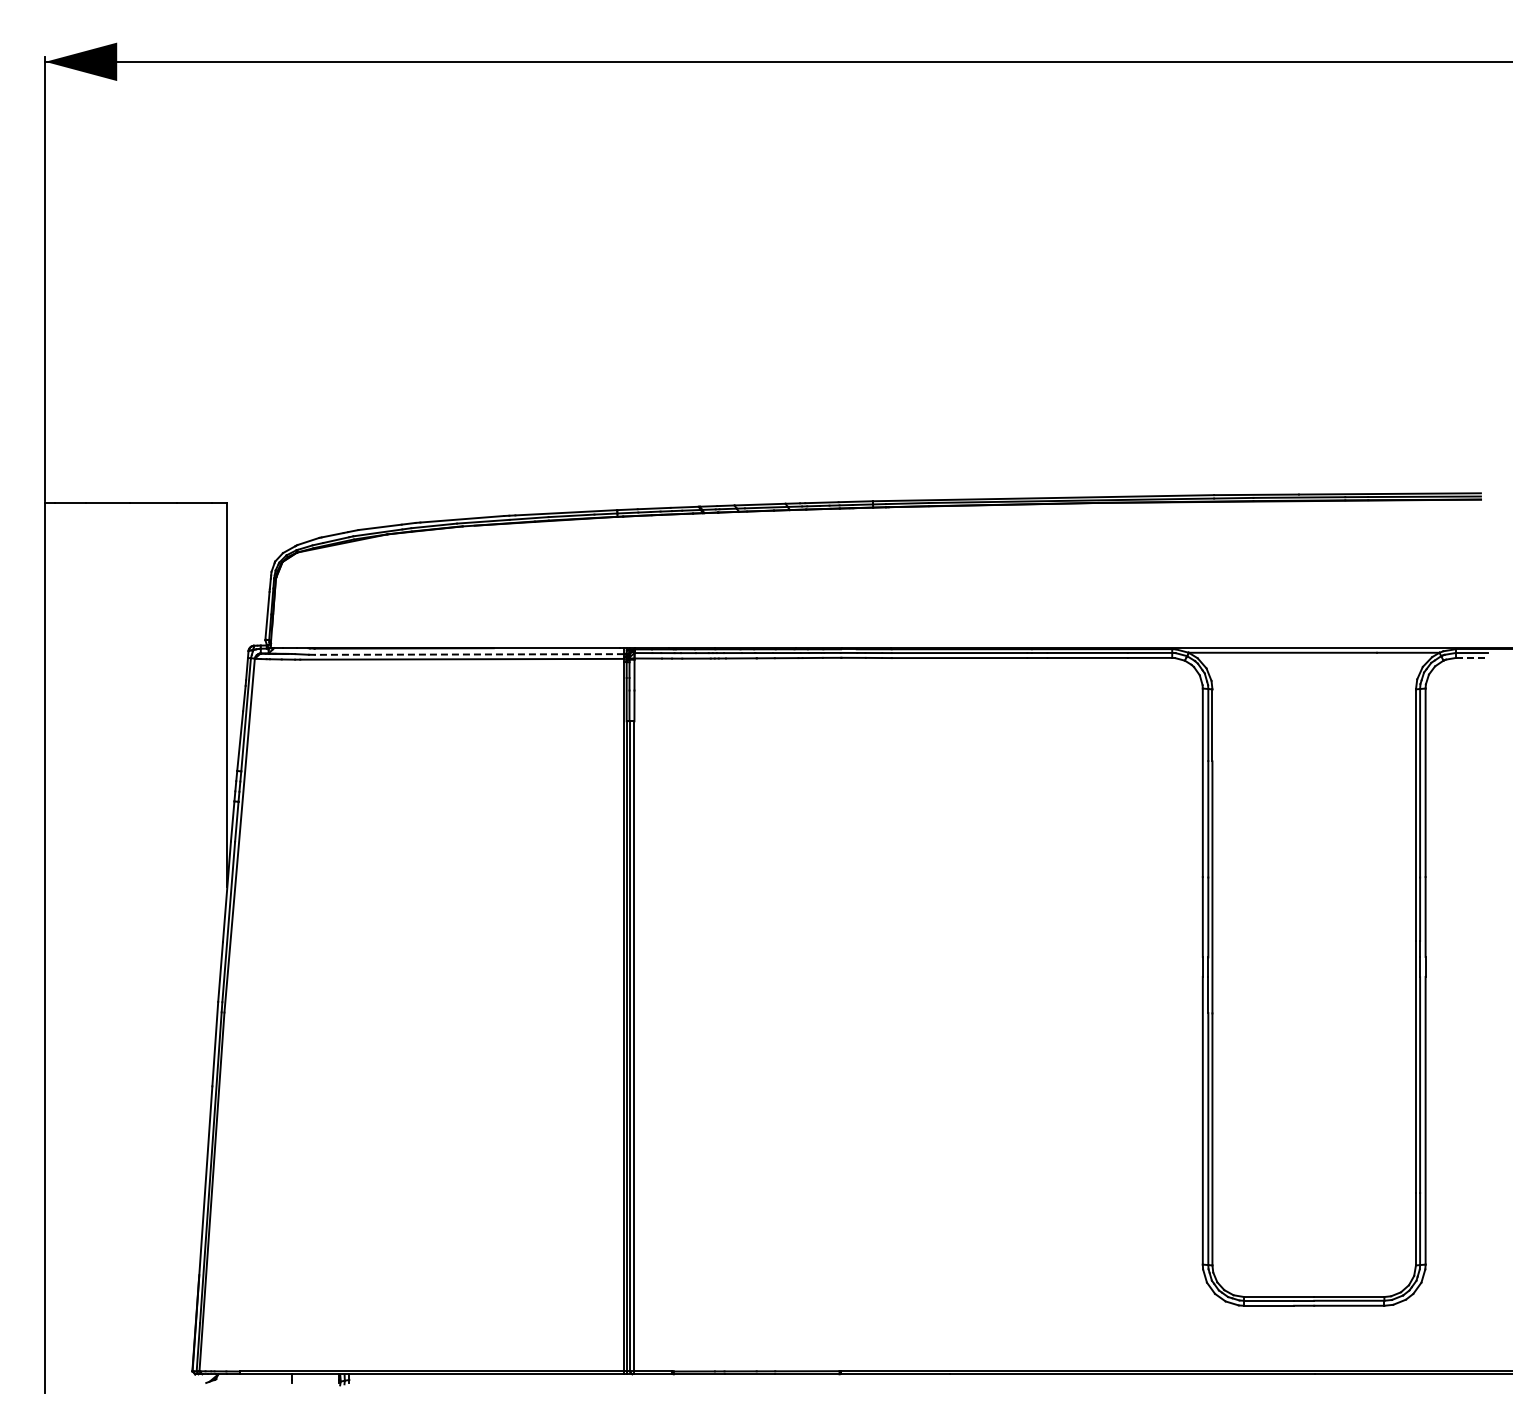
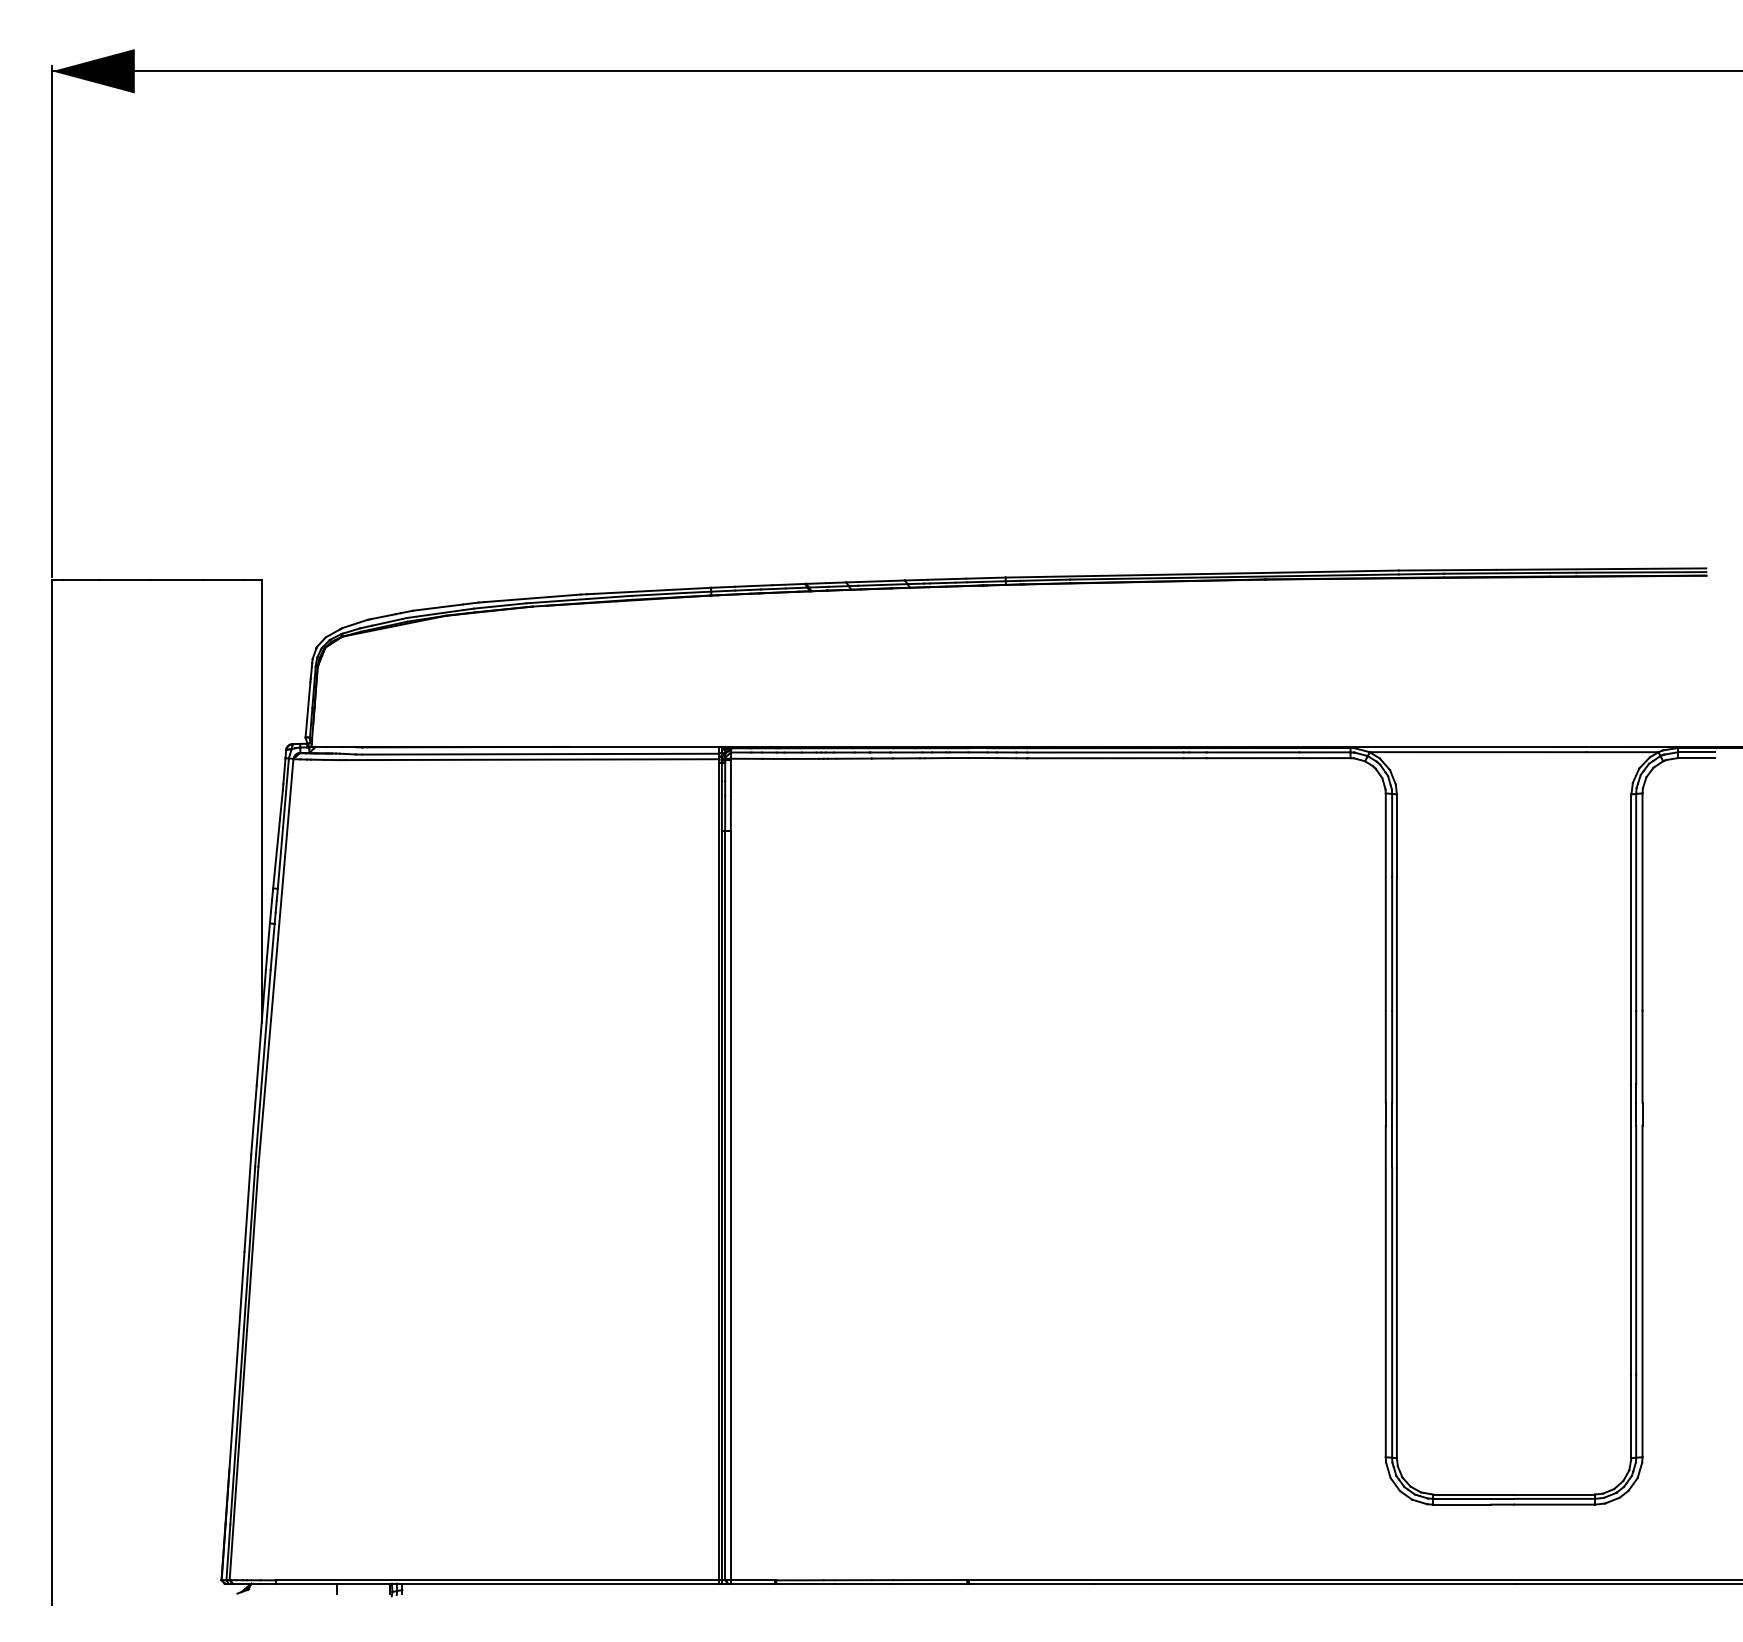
line: (469, 654) -> (540, 754), dashed -> solid
line: (1472, 657) -> (1696, 757), dashed -> solid

